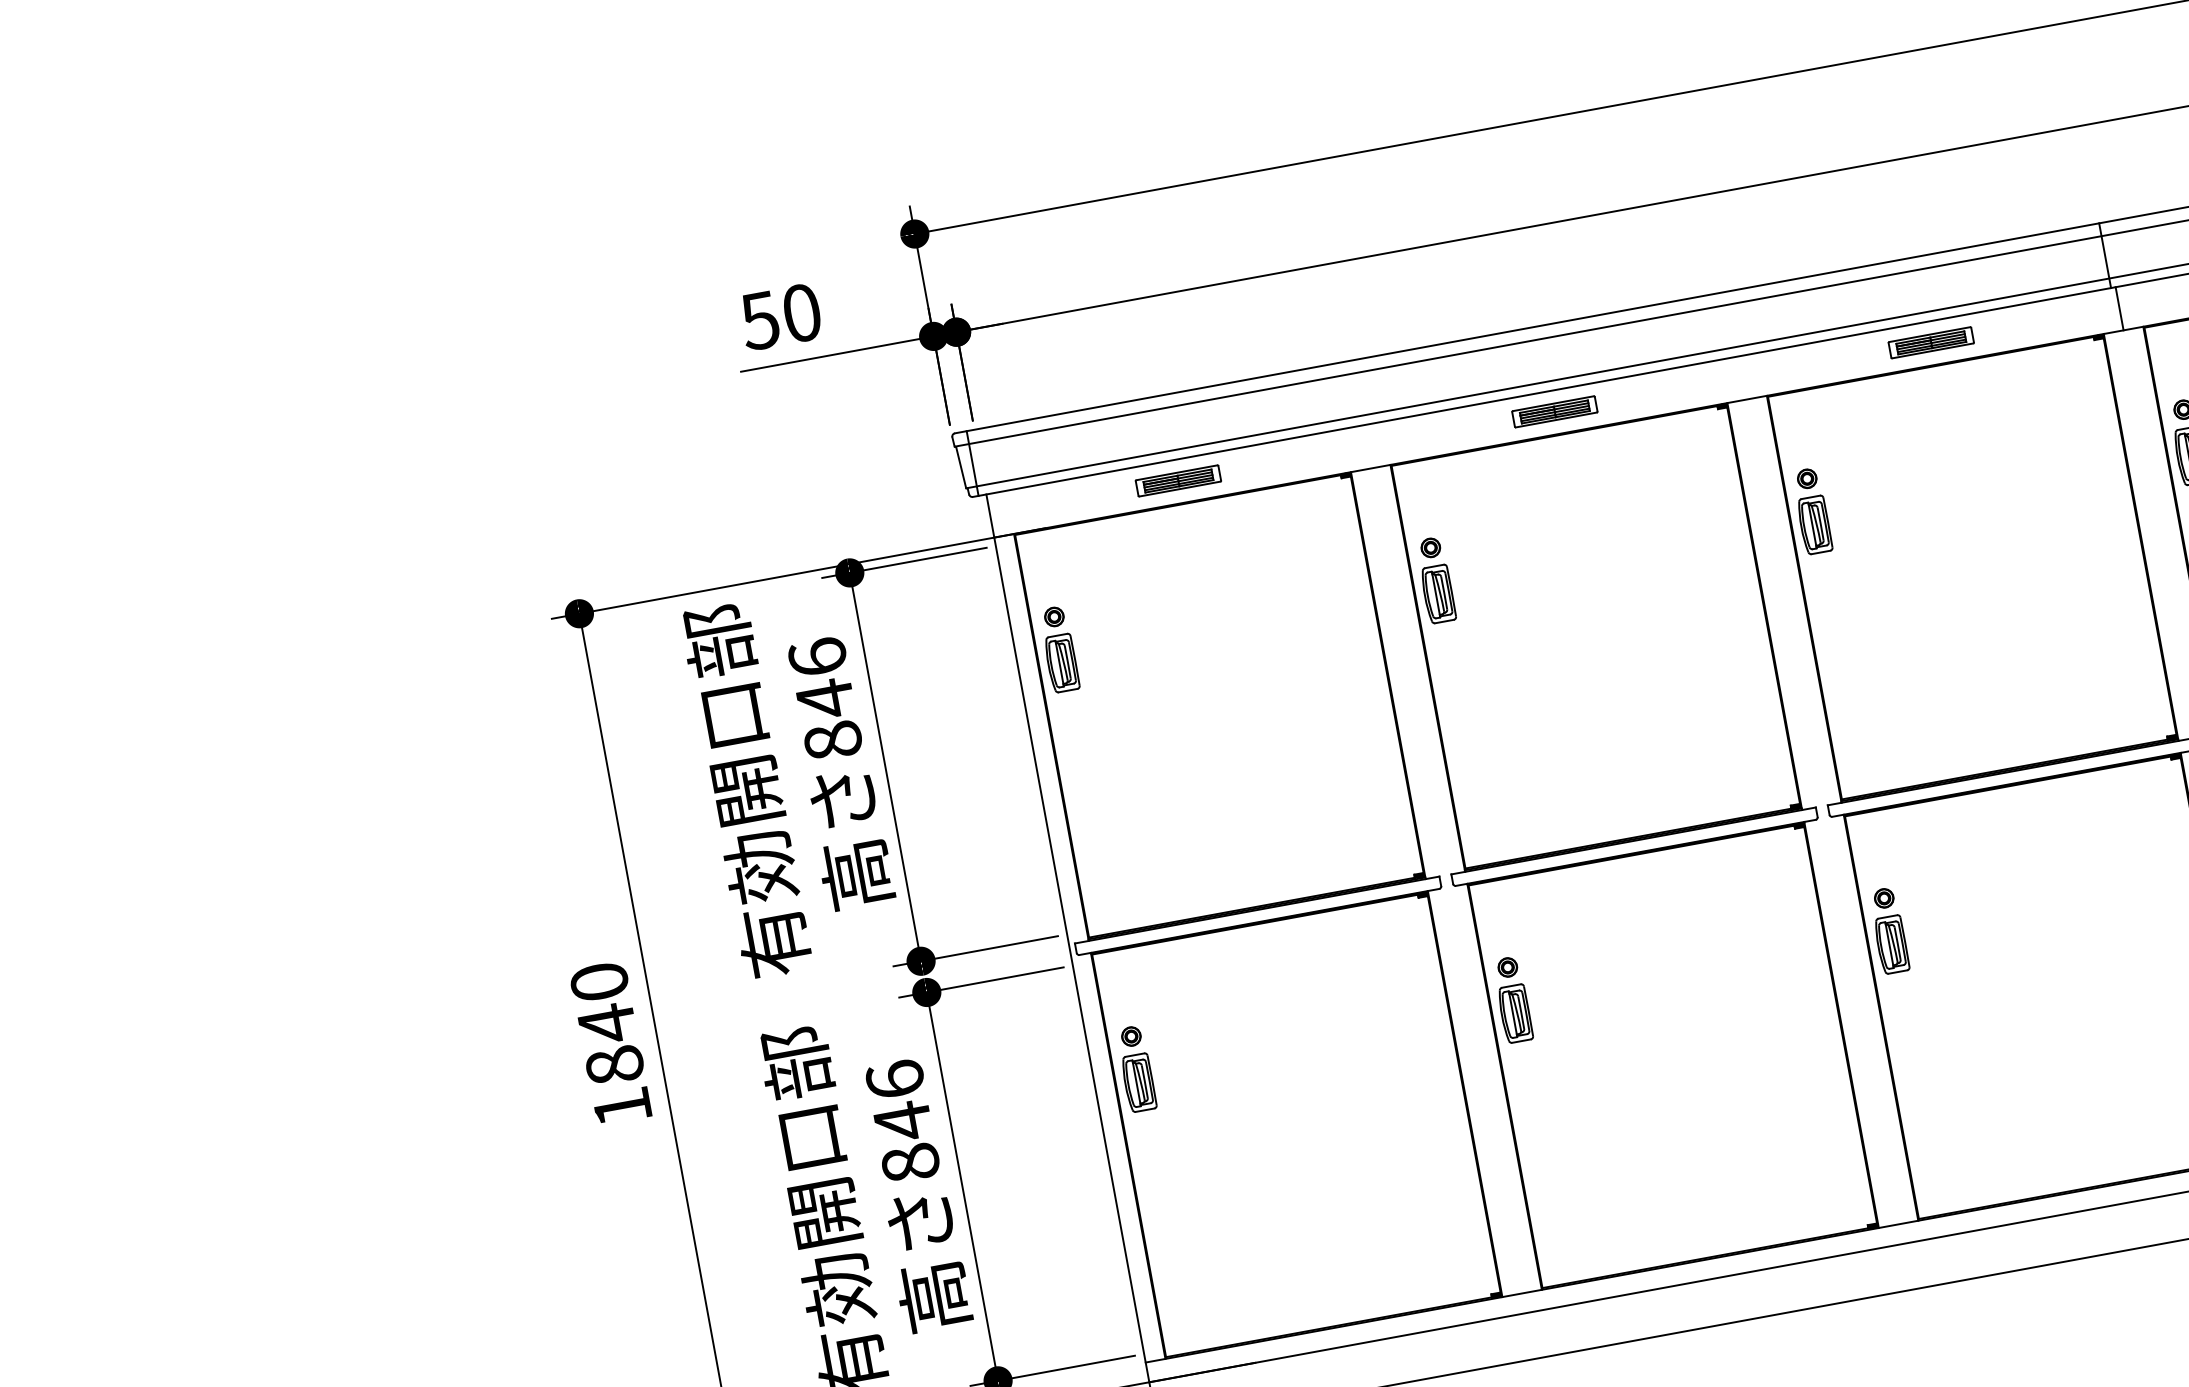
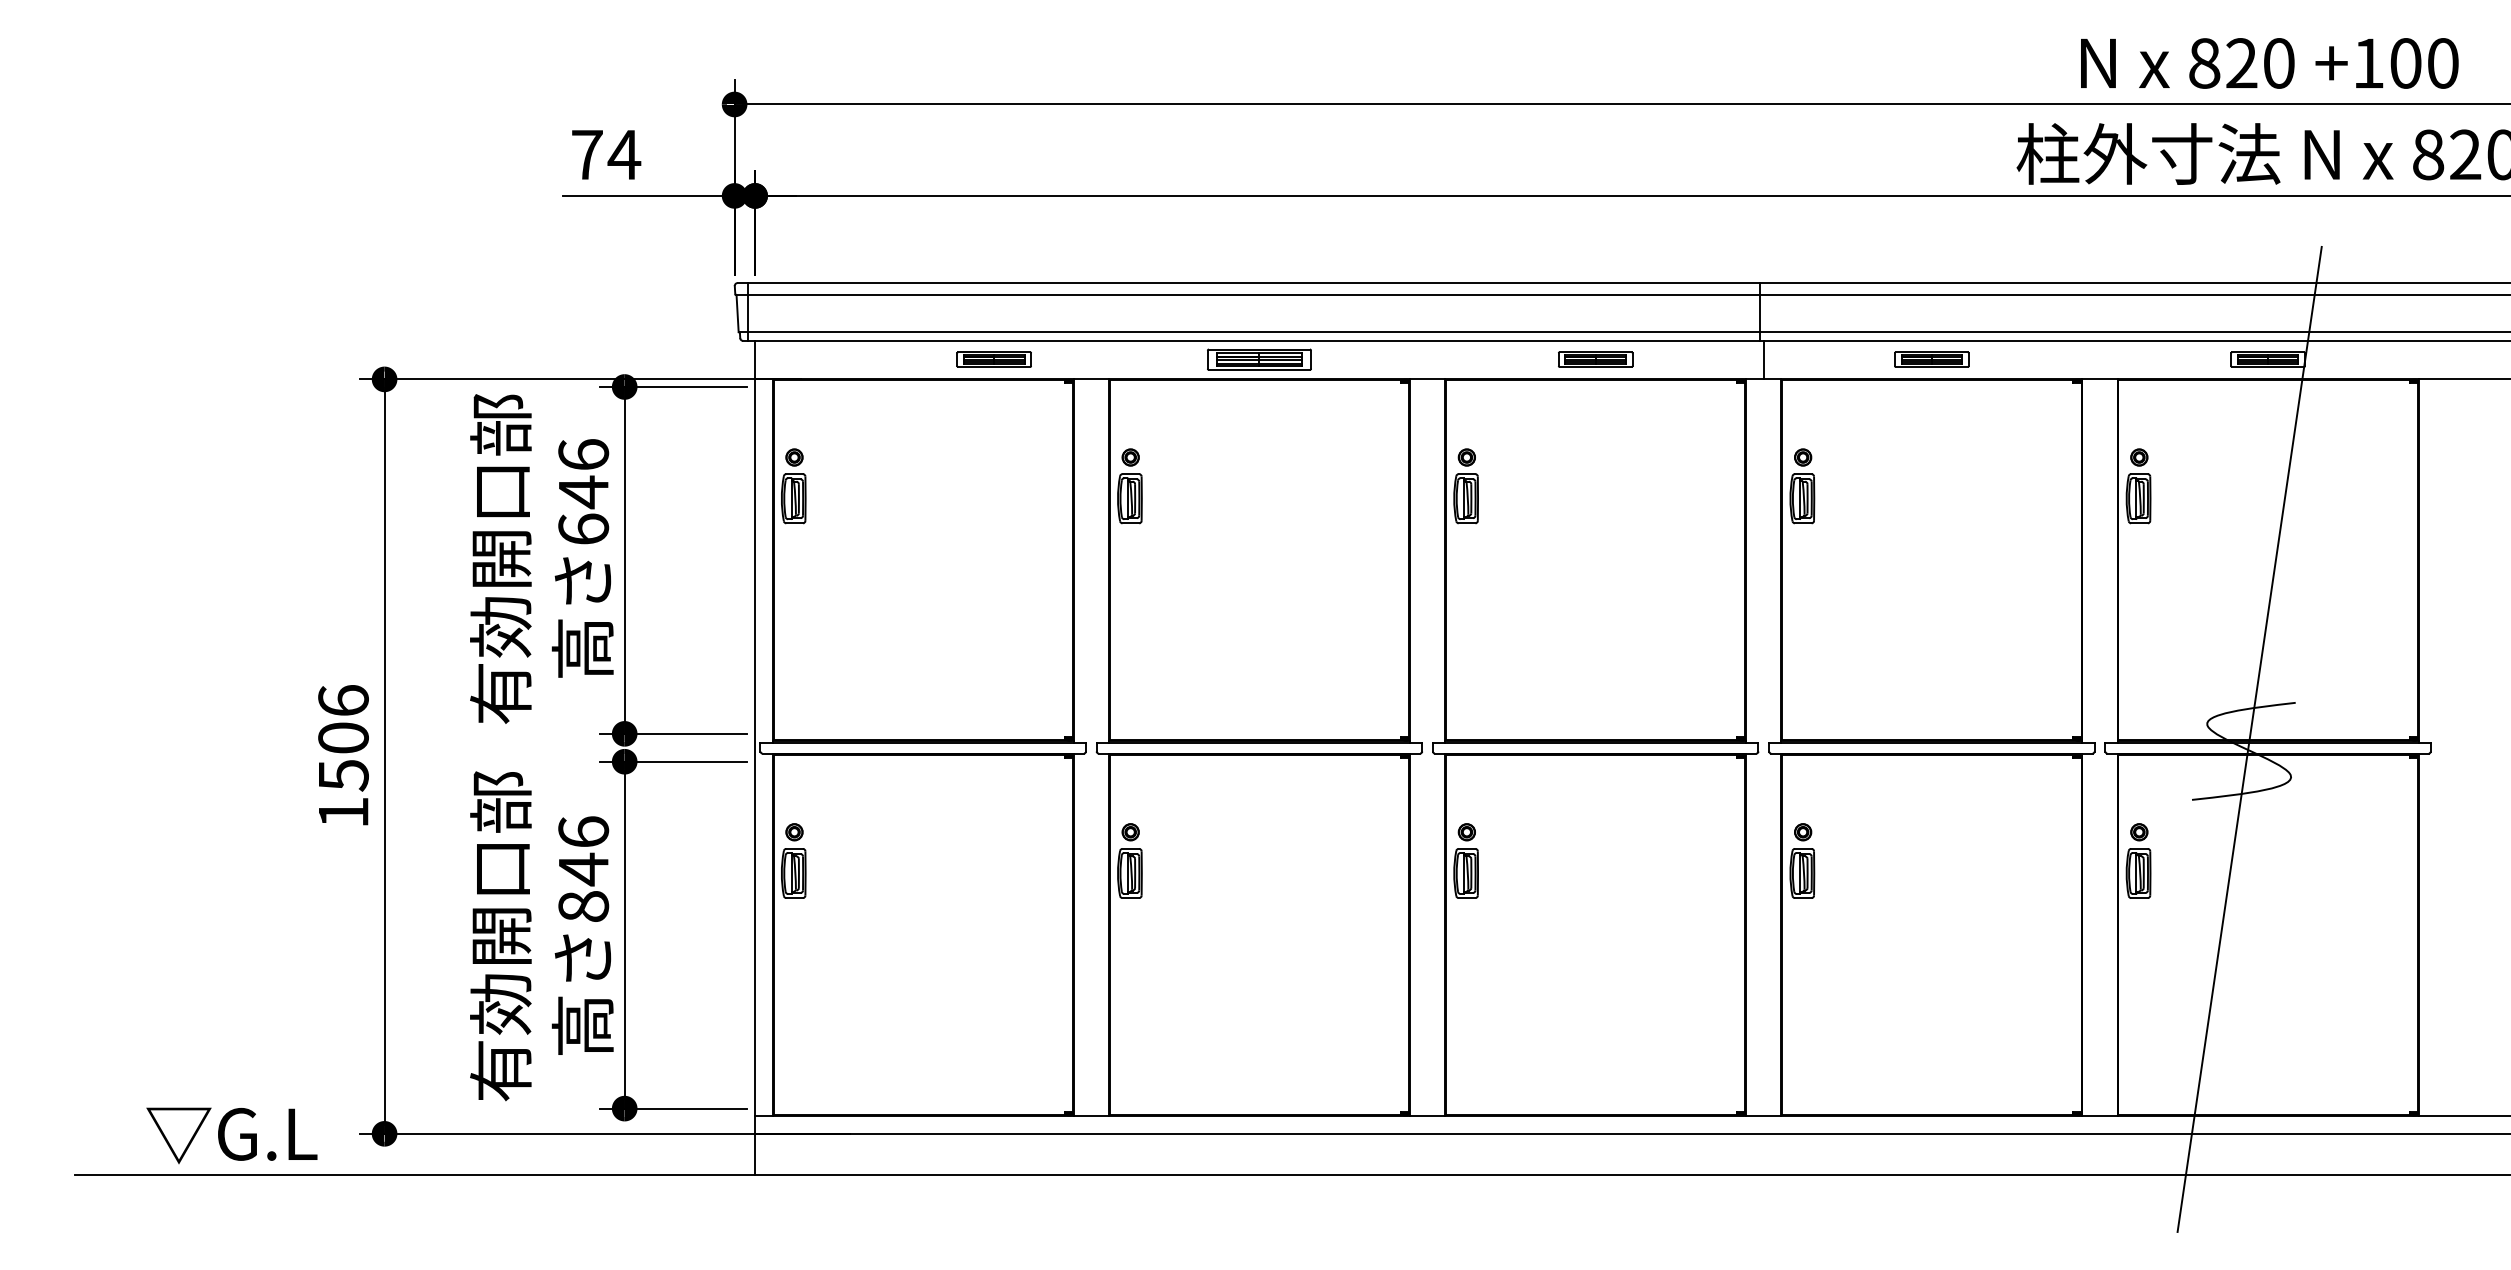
text: (781, 316) -> (606, 154), 50 -> 74
part: (1554, 411) -> (1259, 359), size x1.4
part: (1177, 480) -> (993, 359), moved
text: (832, 739) -> (583, 528), 846 -> 646
text: (607, 1024) -> (343, 738), 1840 -> 1506

